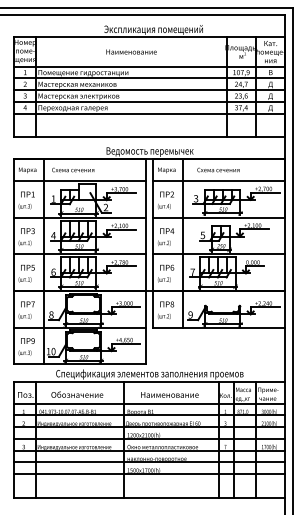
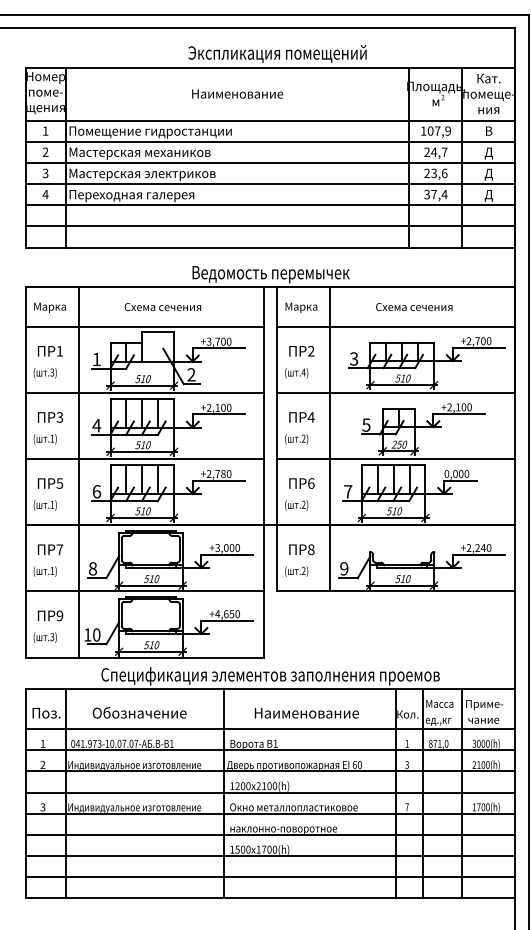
line: (149, 125) -> (270, 226), added
text: (73, 169) -> (163, 306), moved
text: (218, 169) -> (414, 306), moved
line: (149, 485) -> (270, 876), added

